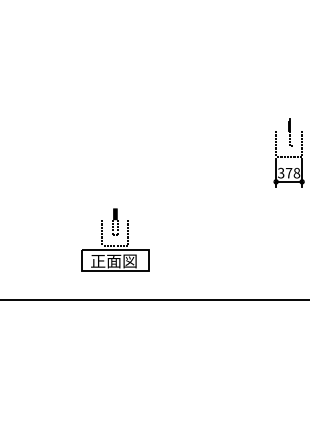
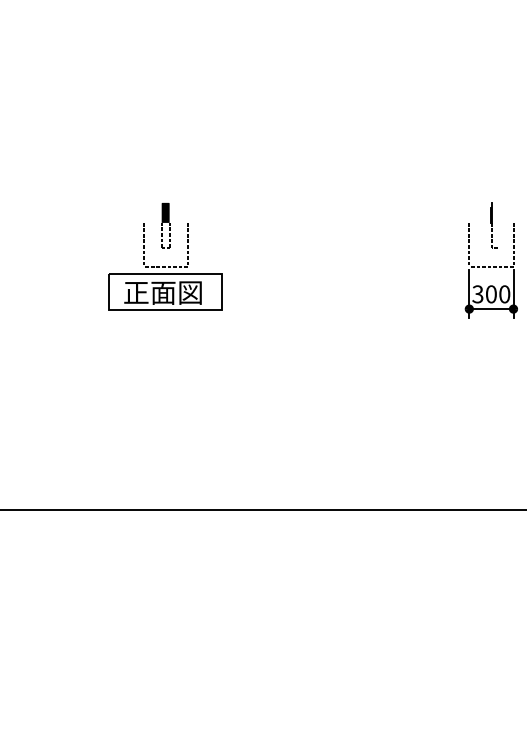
text: (292, 172) -> (497, 293), 378 -> 300
part: (115, 239) -> (165, 255), moved

